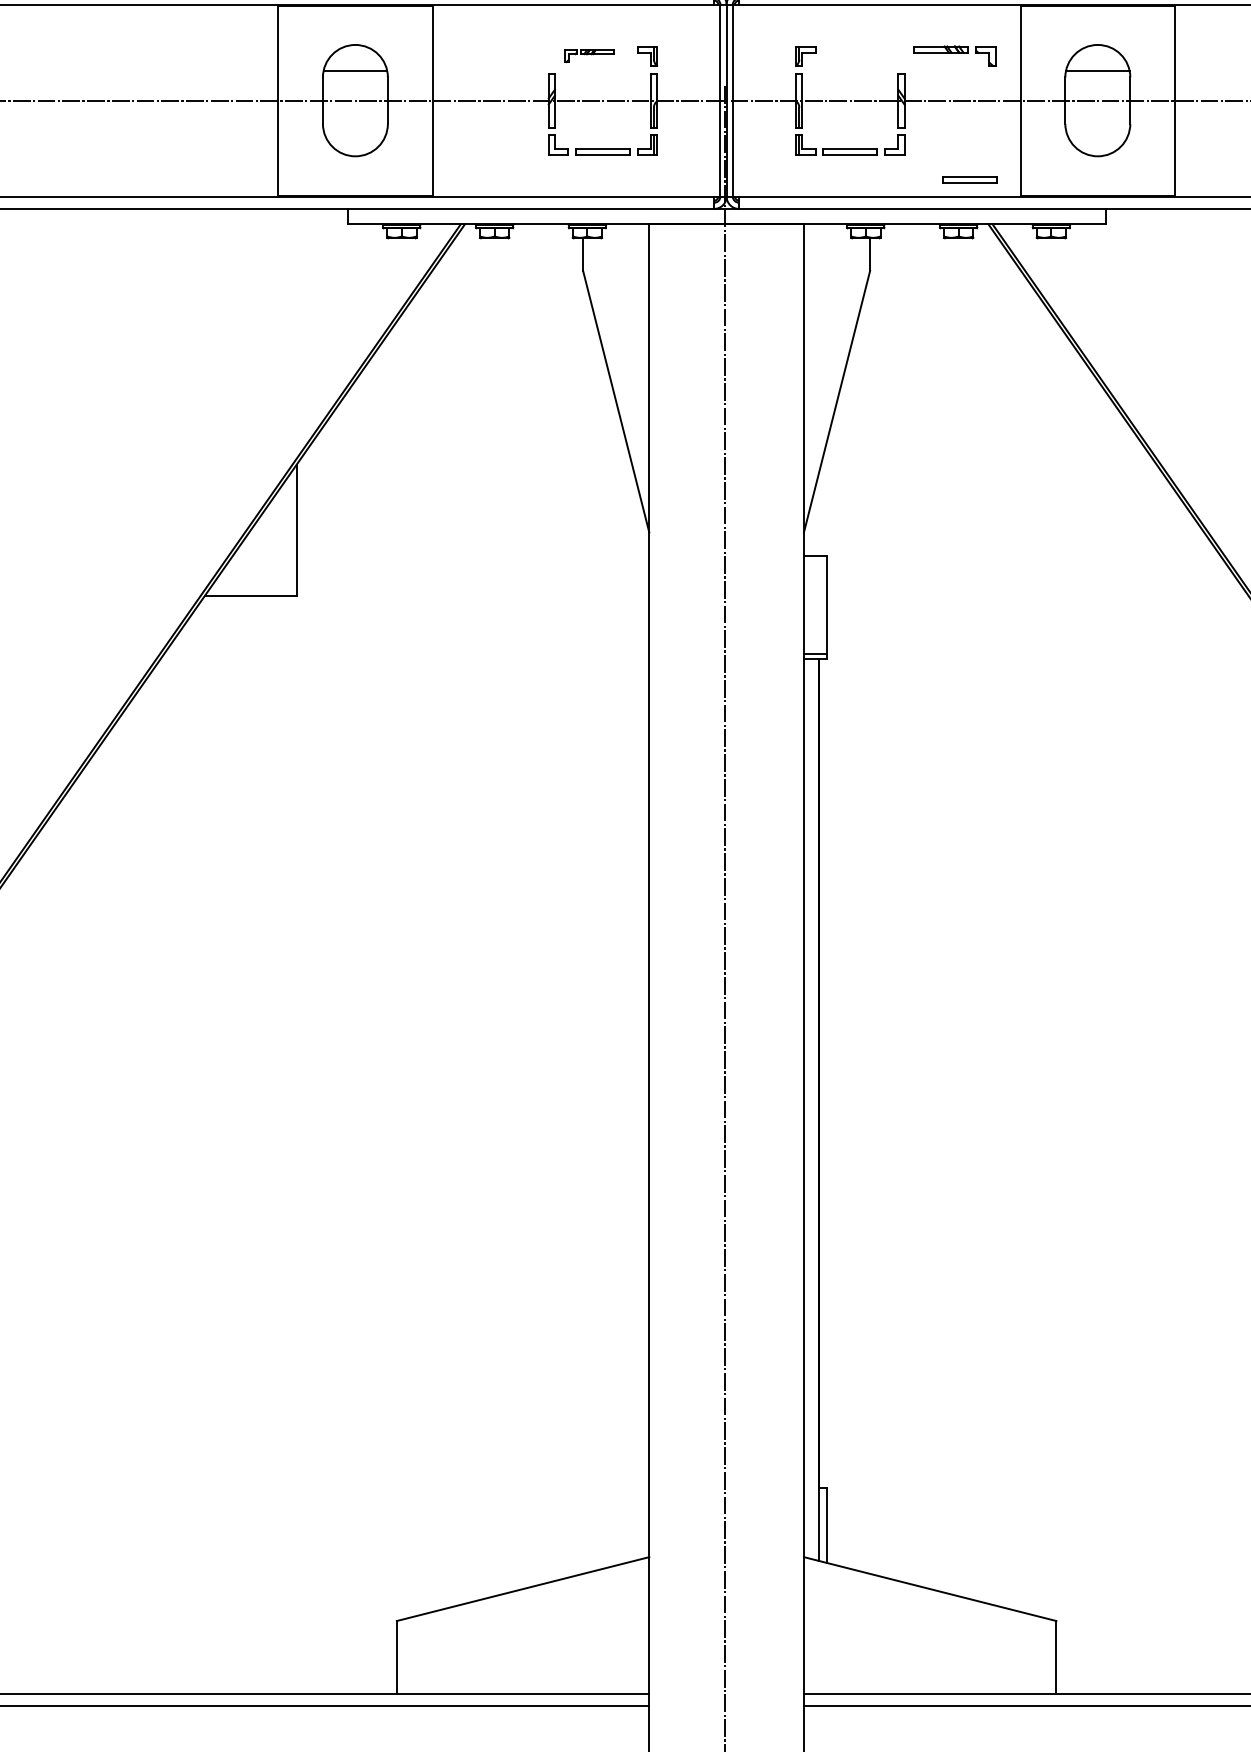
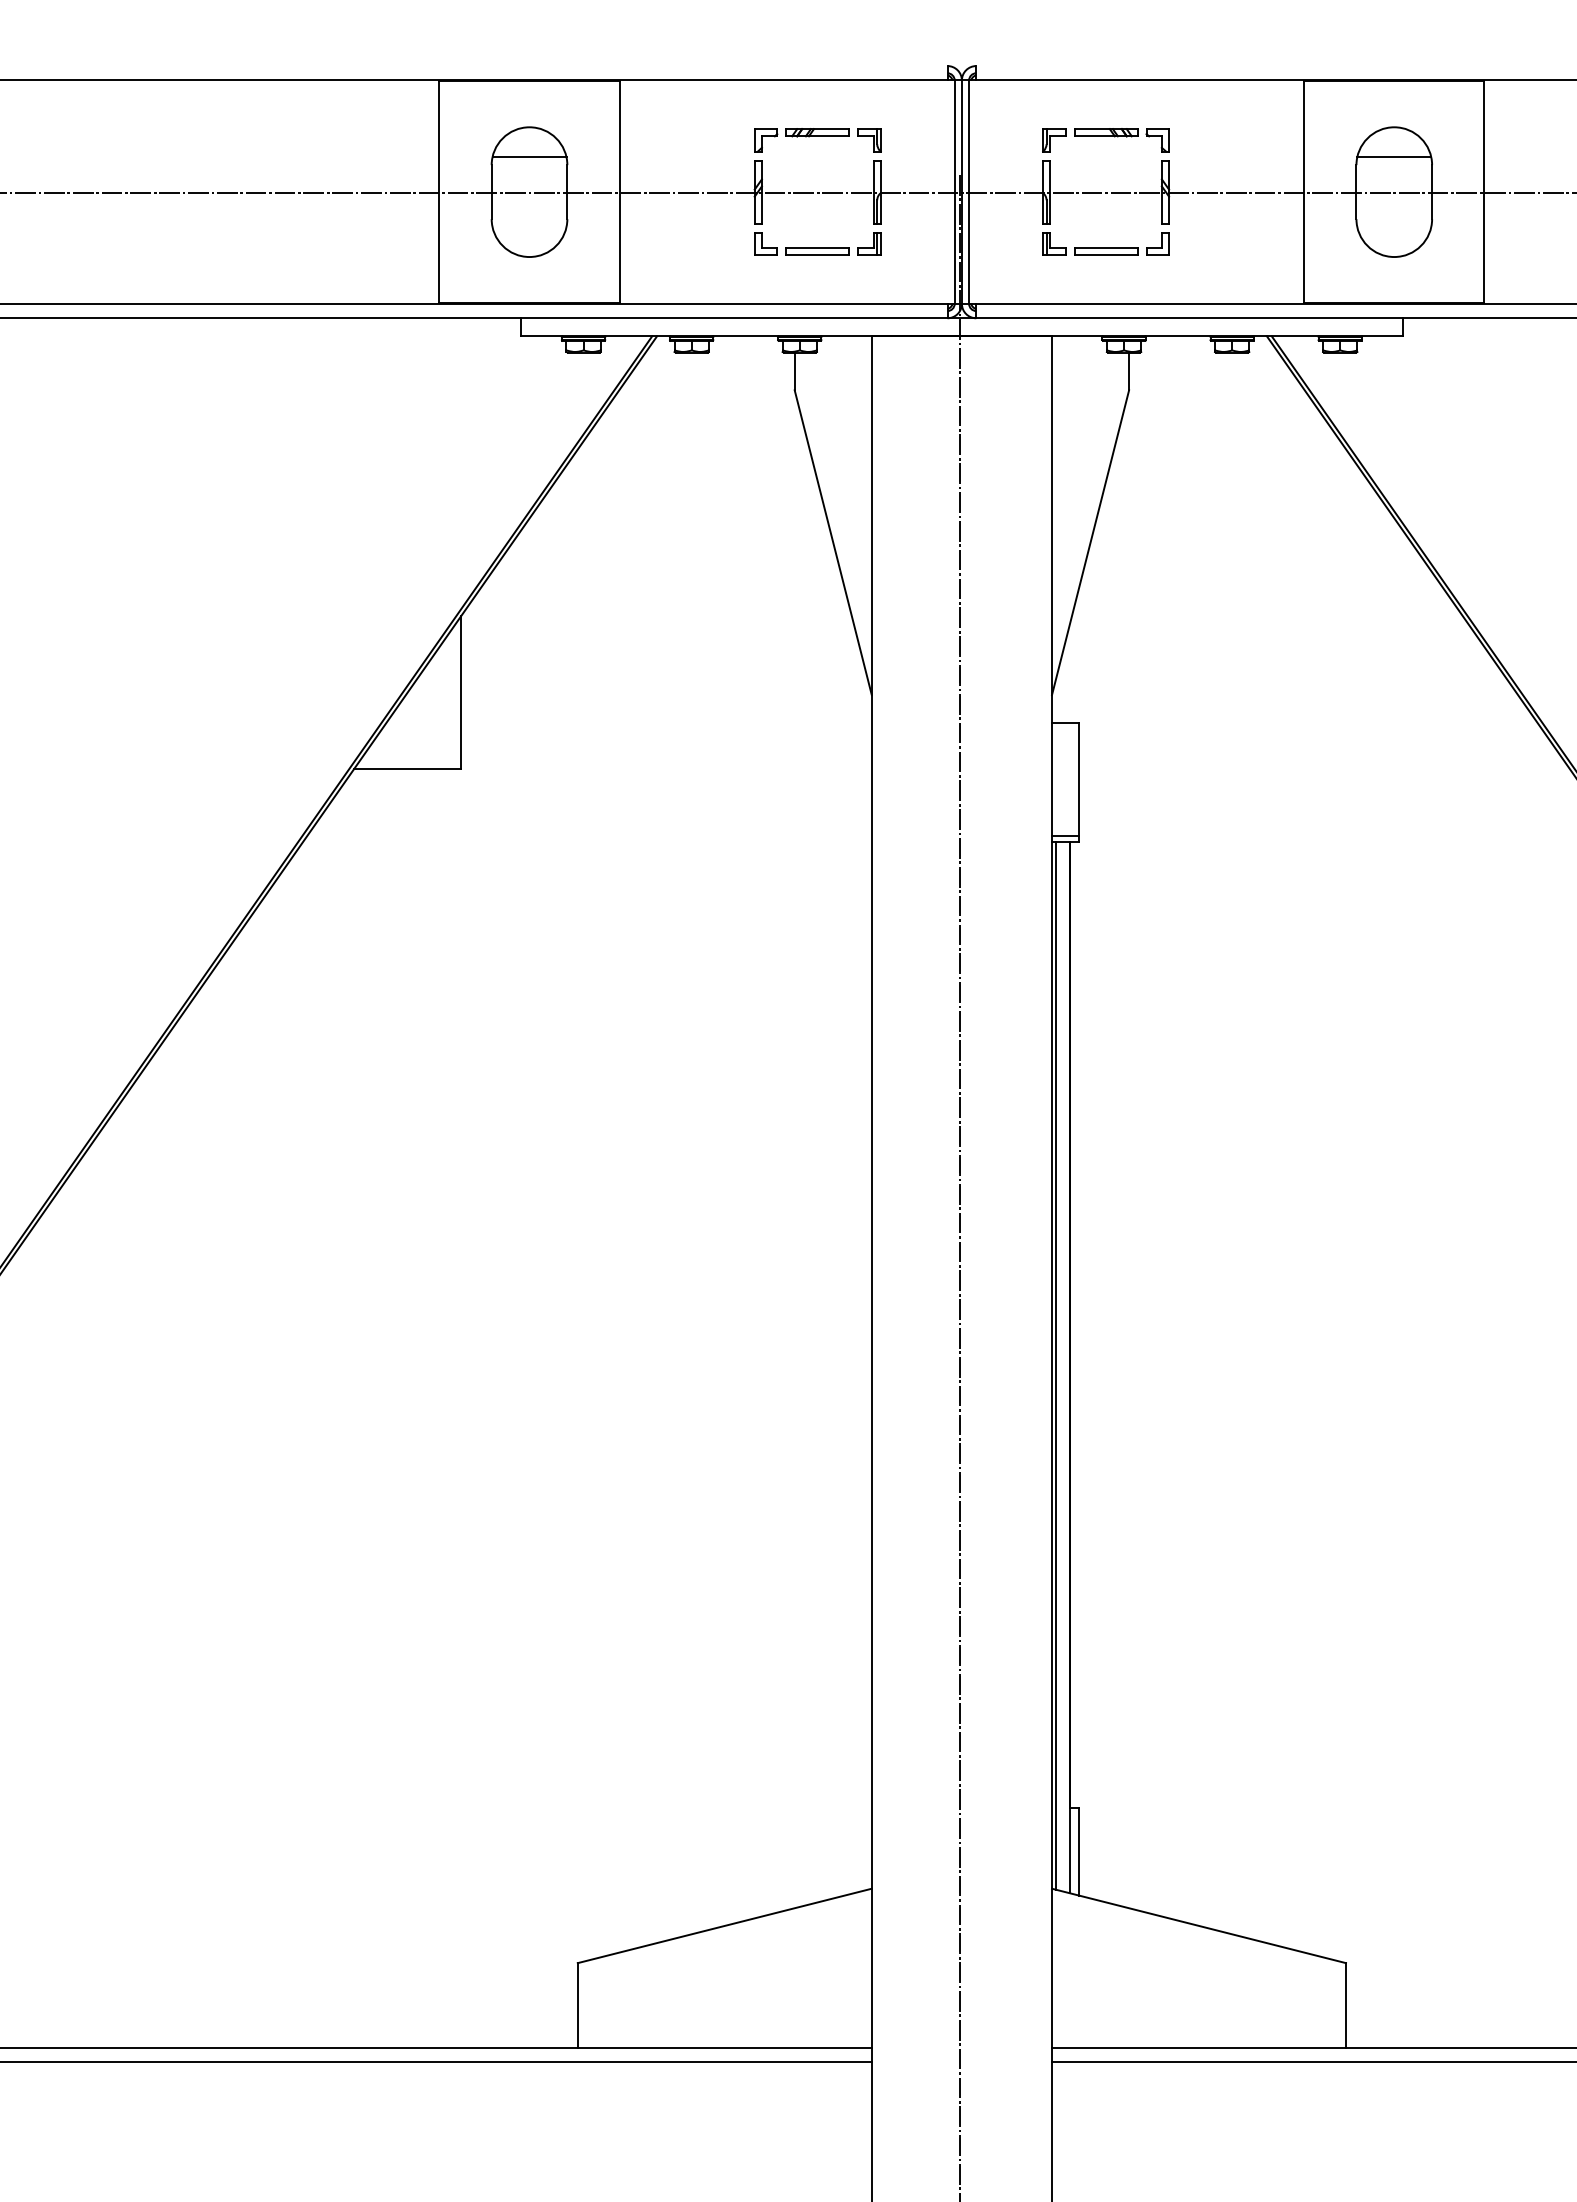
part: (588, 56) -> (801, 140), size x1.67
part: (954, 56) -> (1121, 140), moved
part: (970, 179) -> (1245, 284), removed
line: (806, 1107) -> (1055, 1365), added

